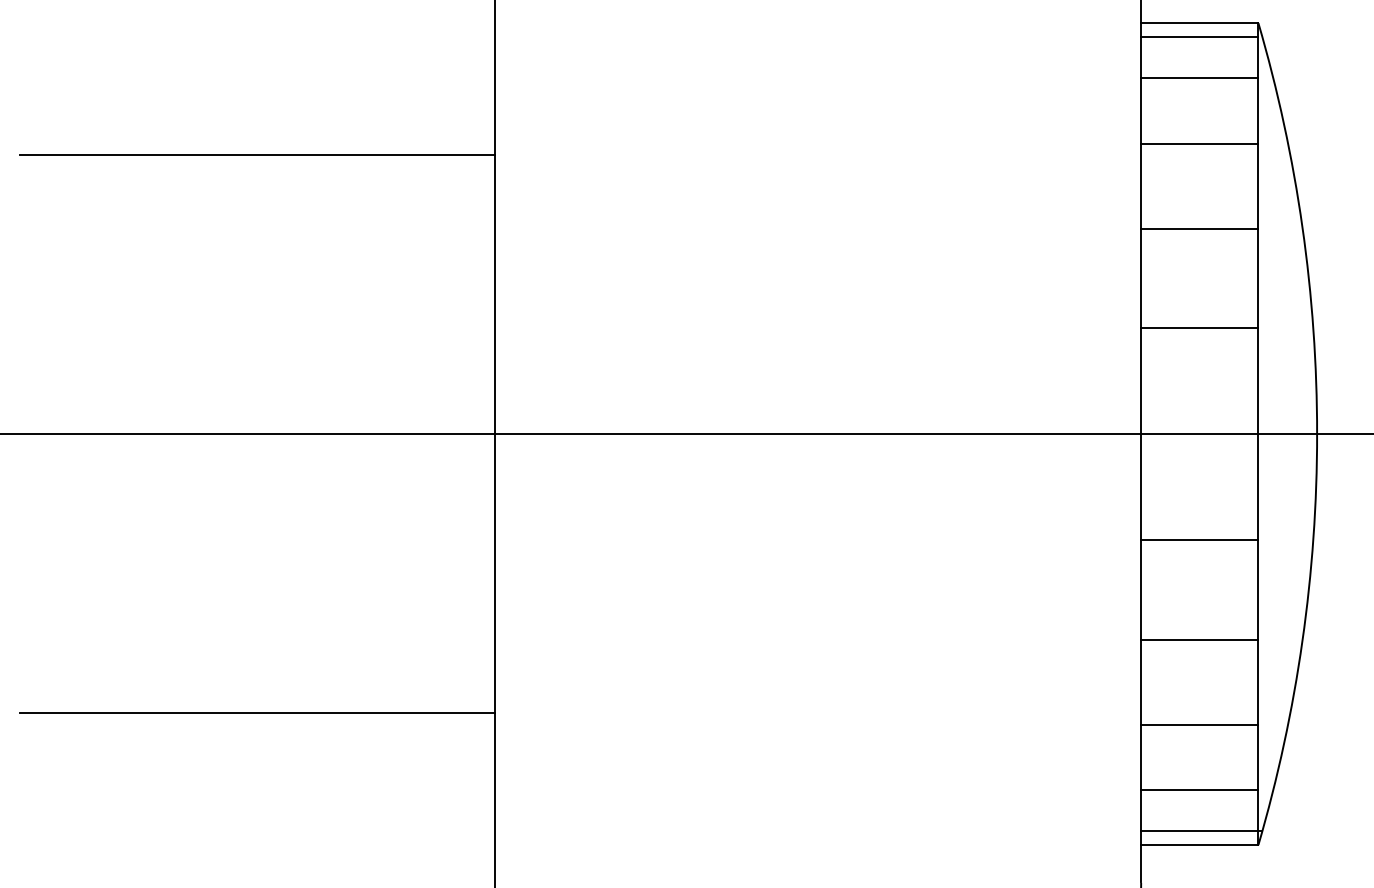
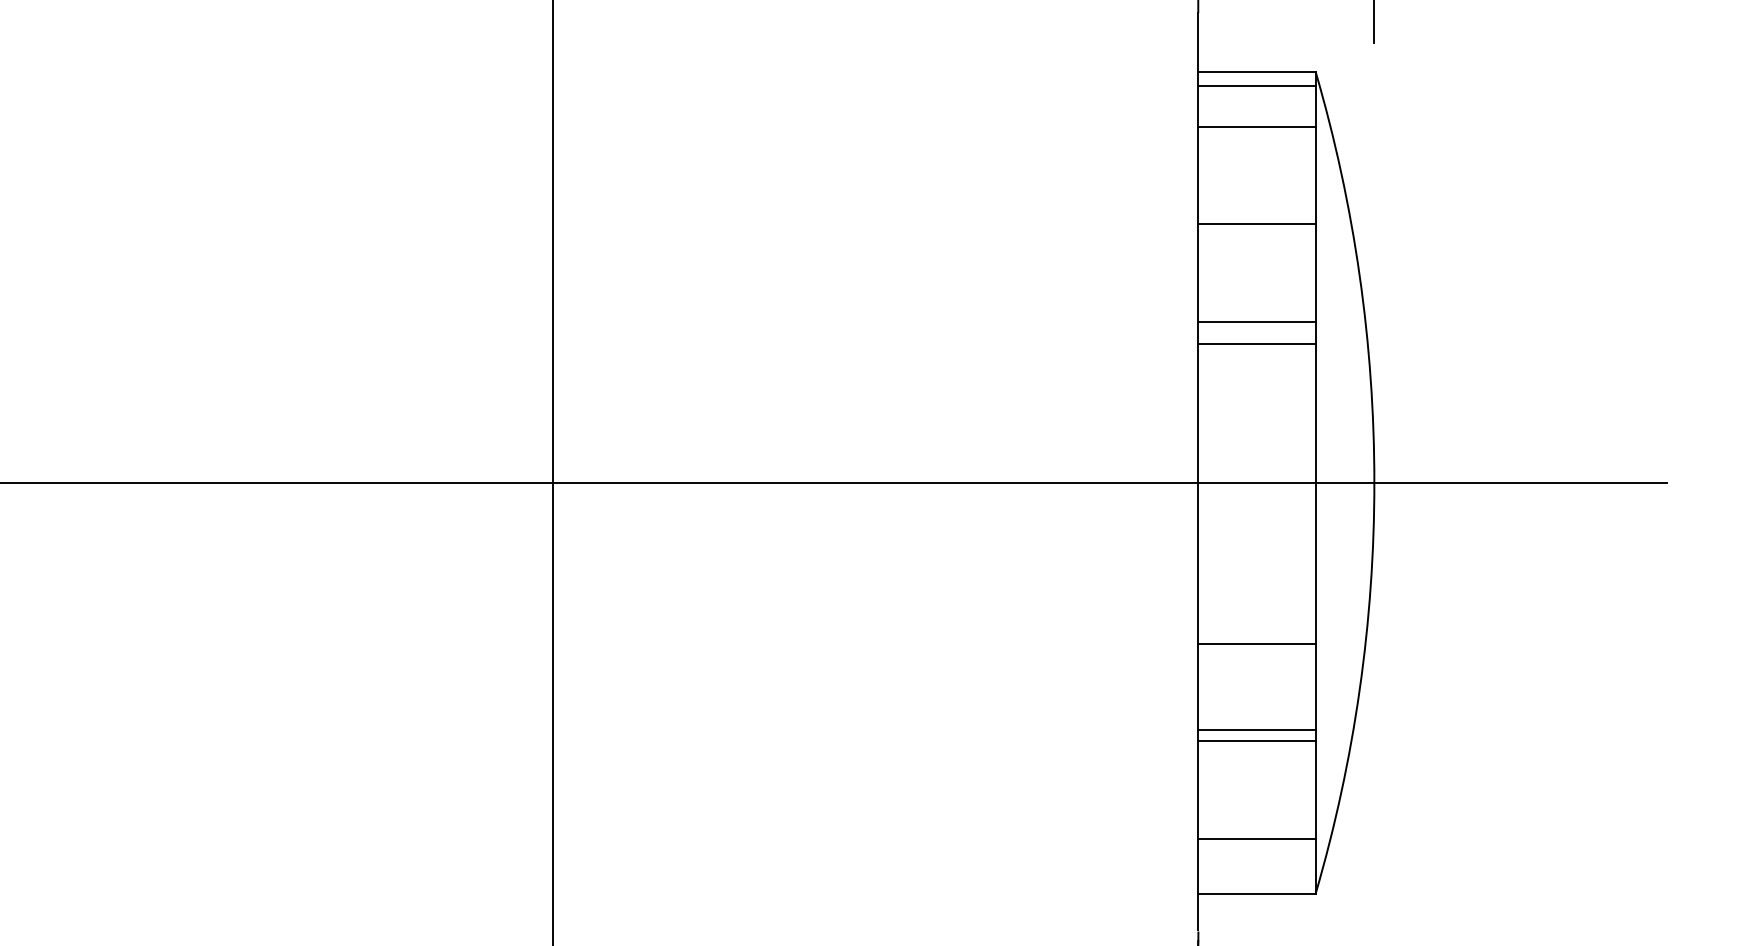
line: (1199, 143) -> (1256, 224), moved
line: (257, 155) -> (314, 204), removed
line: (1199, 228) -> (1256, 322), moved
line: (1199, 327) -> (1256, 344), moved
line: (1199, 540) -> (1256, 644), moved
line: (1199, 639) -> (1256, 730), moved
line: (257, 712) -> (314, 761), removed
line: (1199, 724) -> (1256, 741), moved
line: (1201, 830) -> (1258, 879), removed

